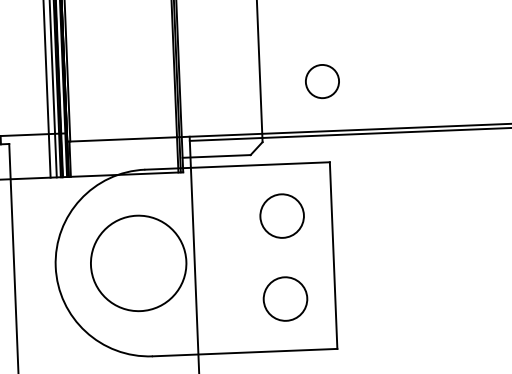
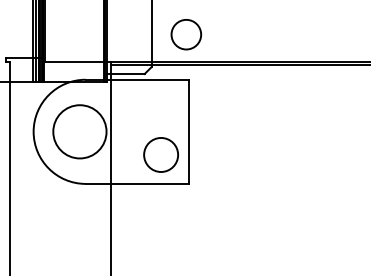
circle: (322, 81) -> (186, 34), size x1.6
circle: (281, 215) -> (160, 108), removed
circle: (284, 298) -> (160, 154), size x1.4

